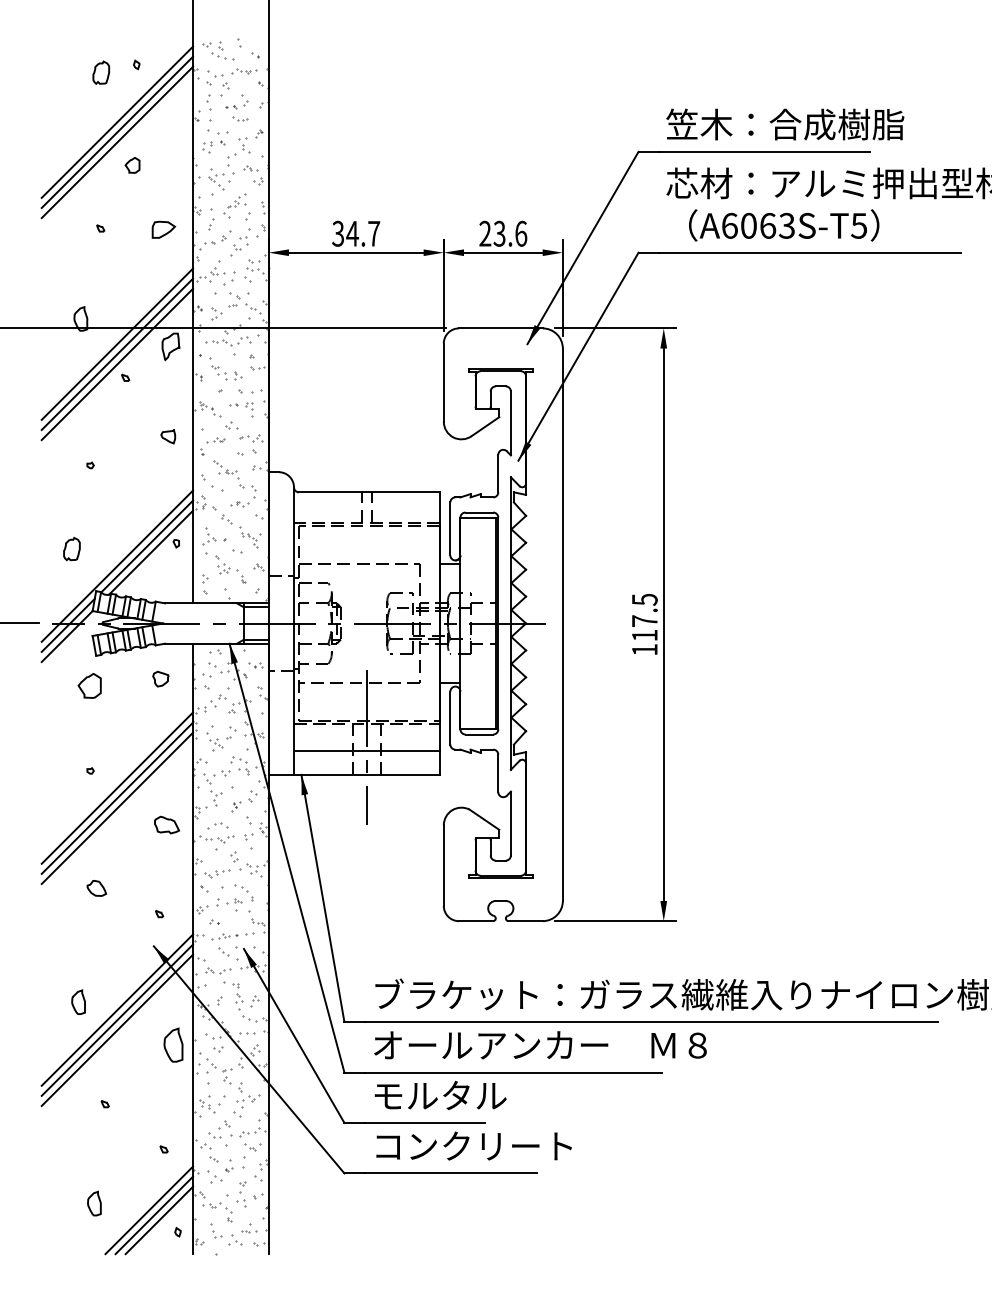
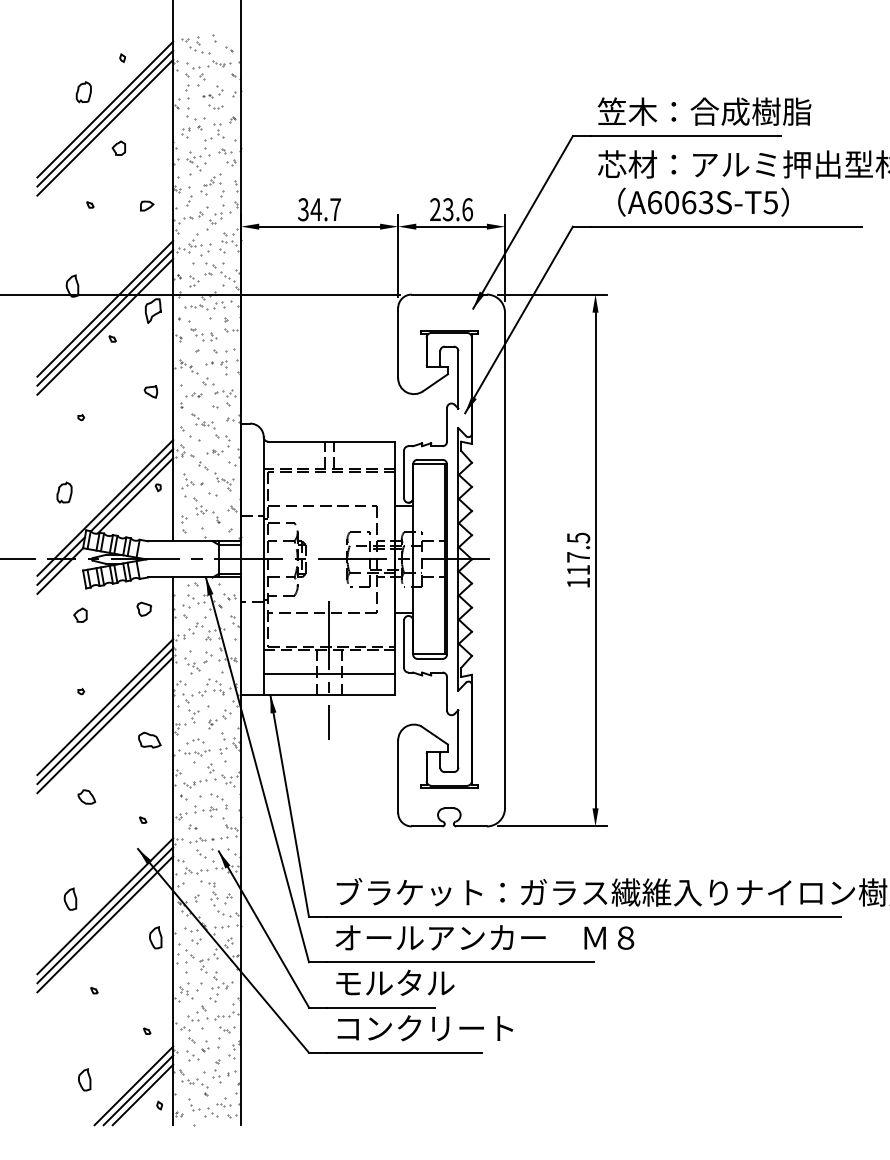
part: (100, 73) -> (83, 92), moved
part: (164, 229) -> (147, 205), size x0.62
part: (89, 684) -> (80, 614), size x0.62
part: (173, 1044) -> (155, 937), size x0.71

